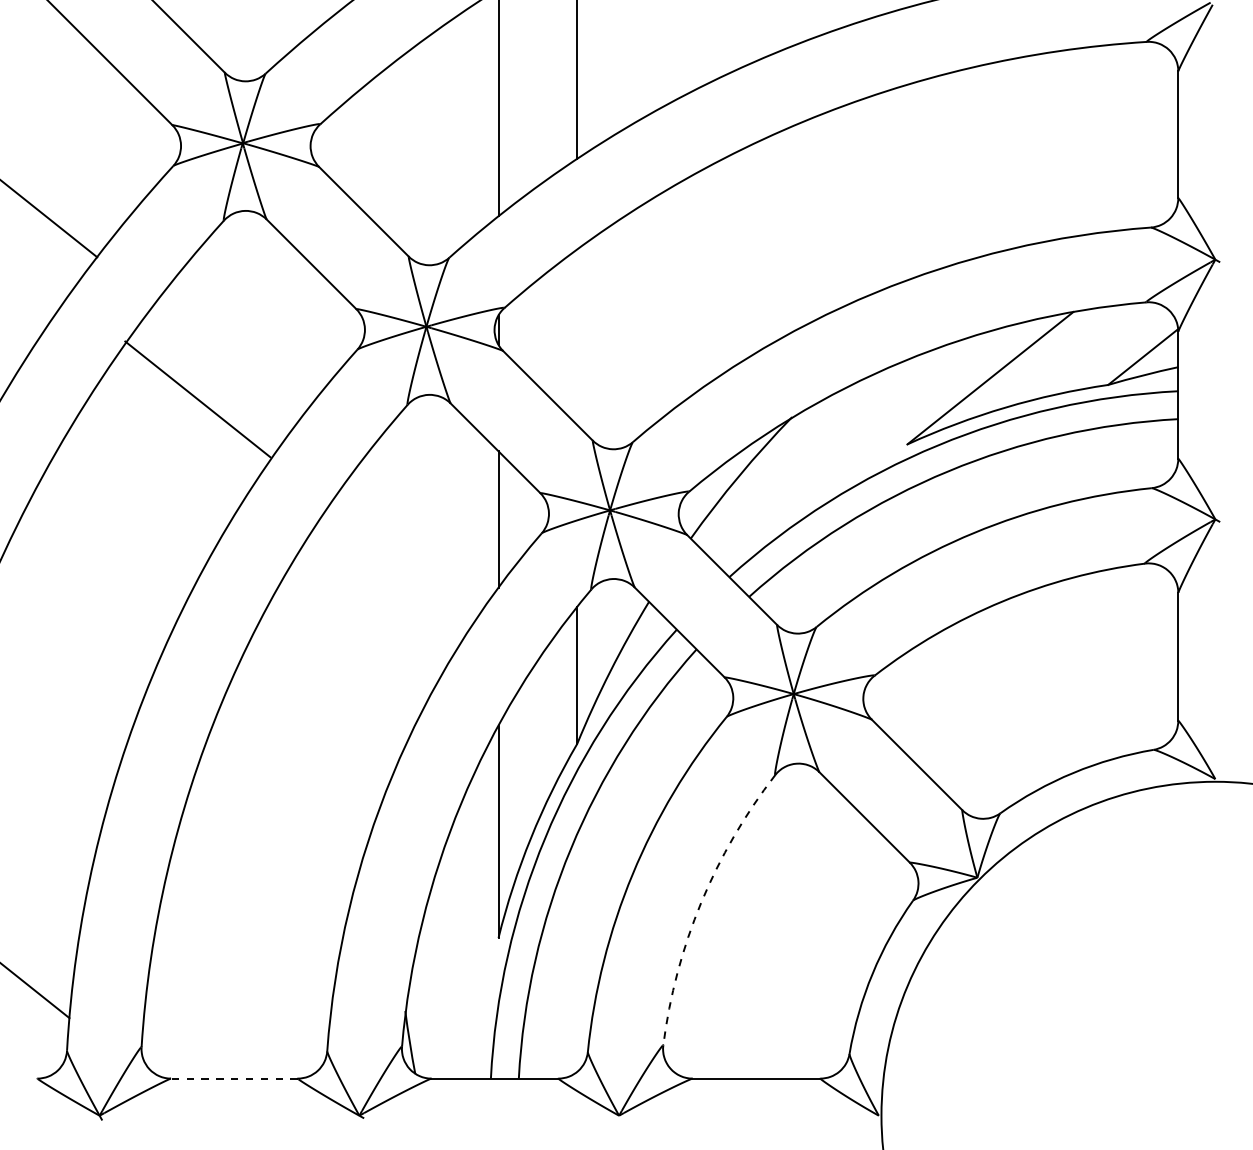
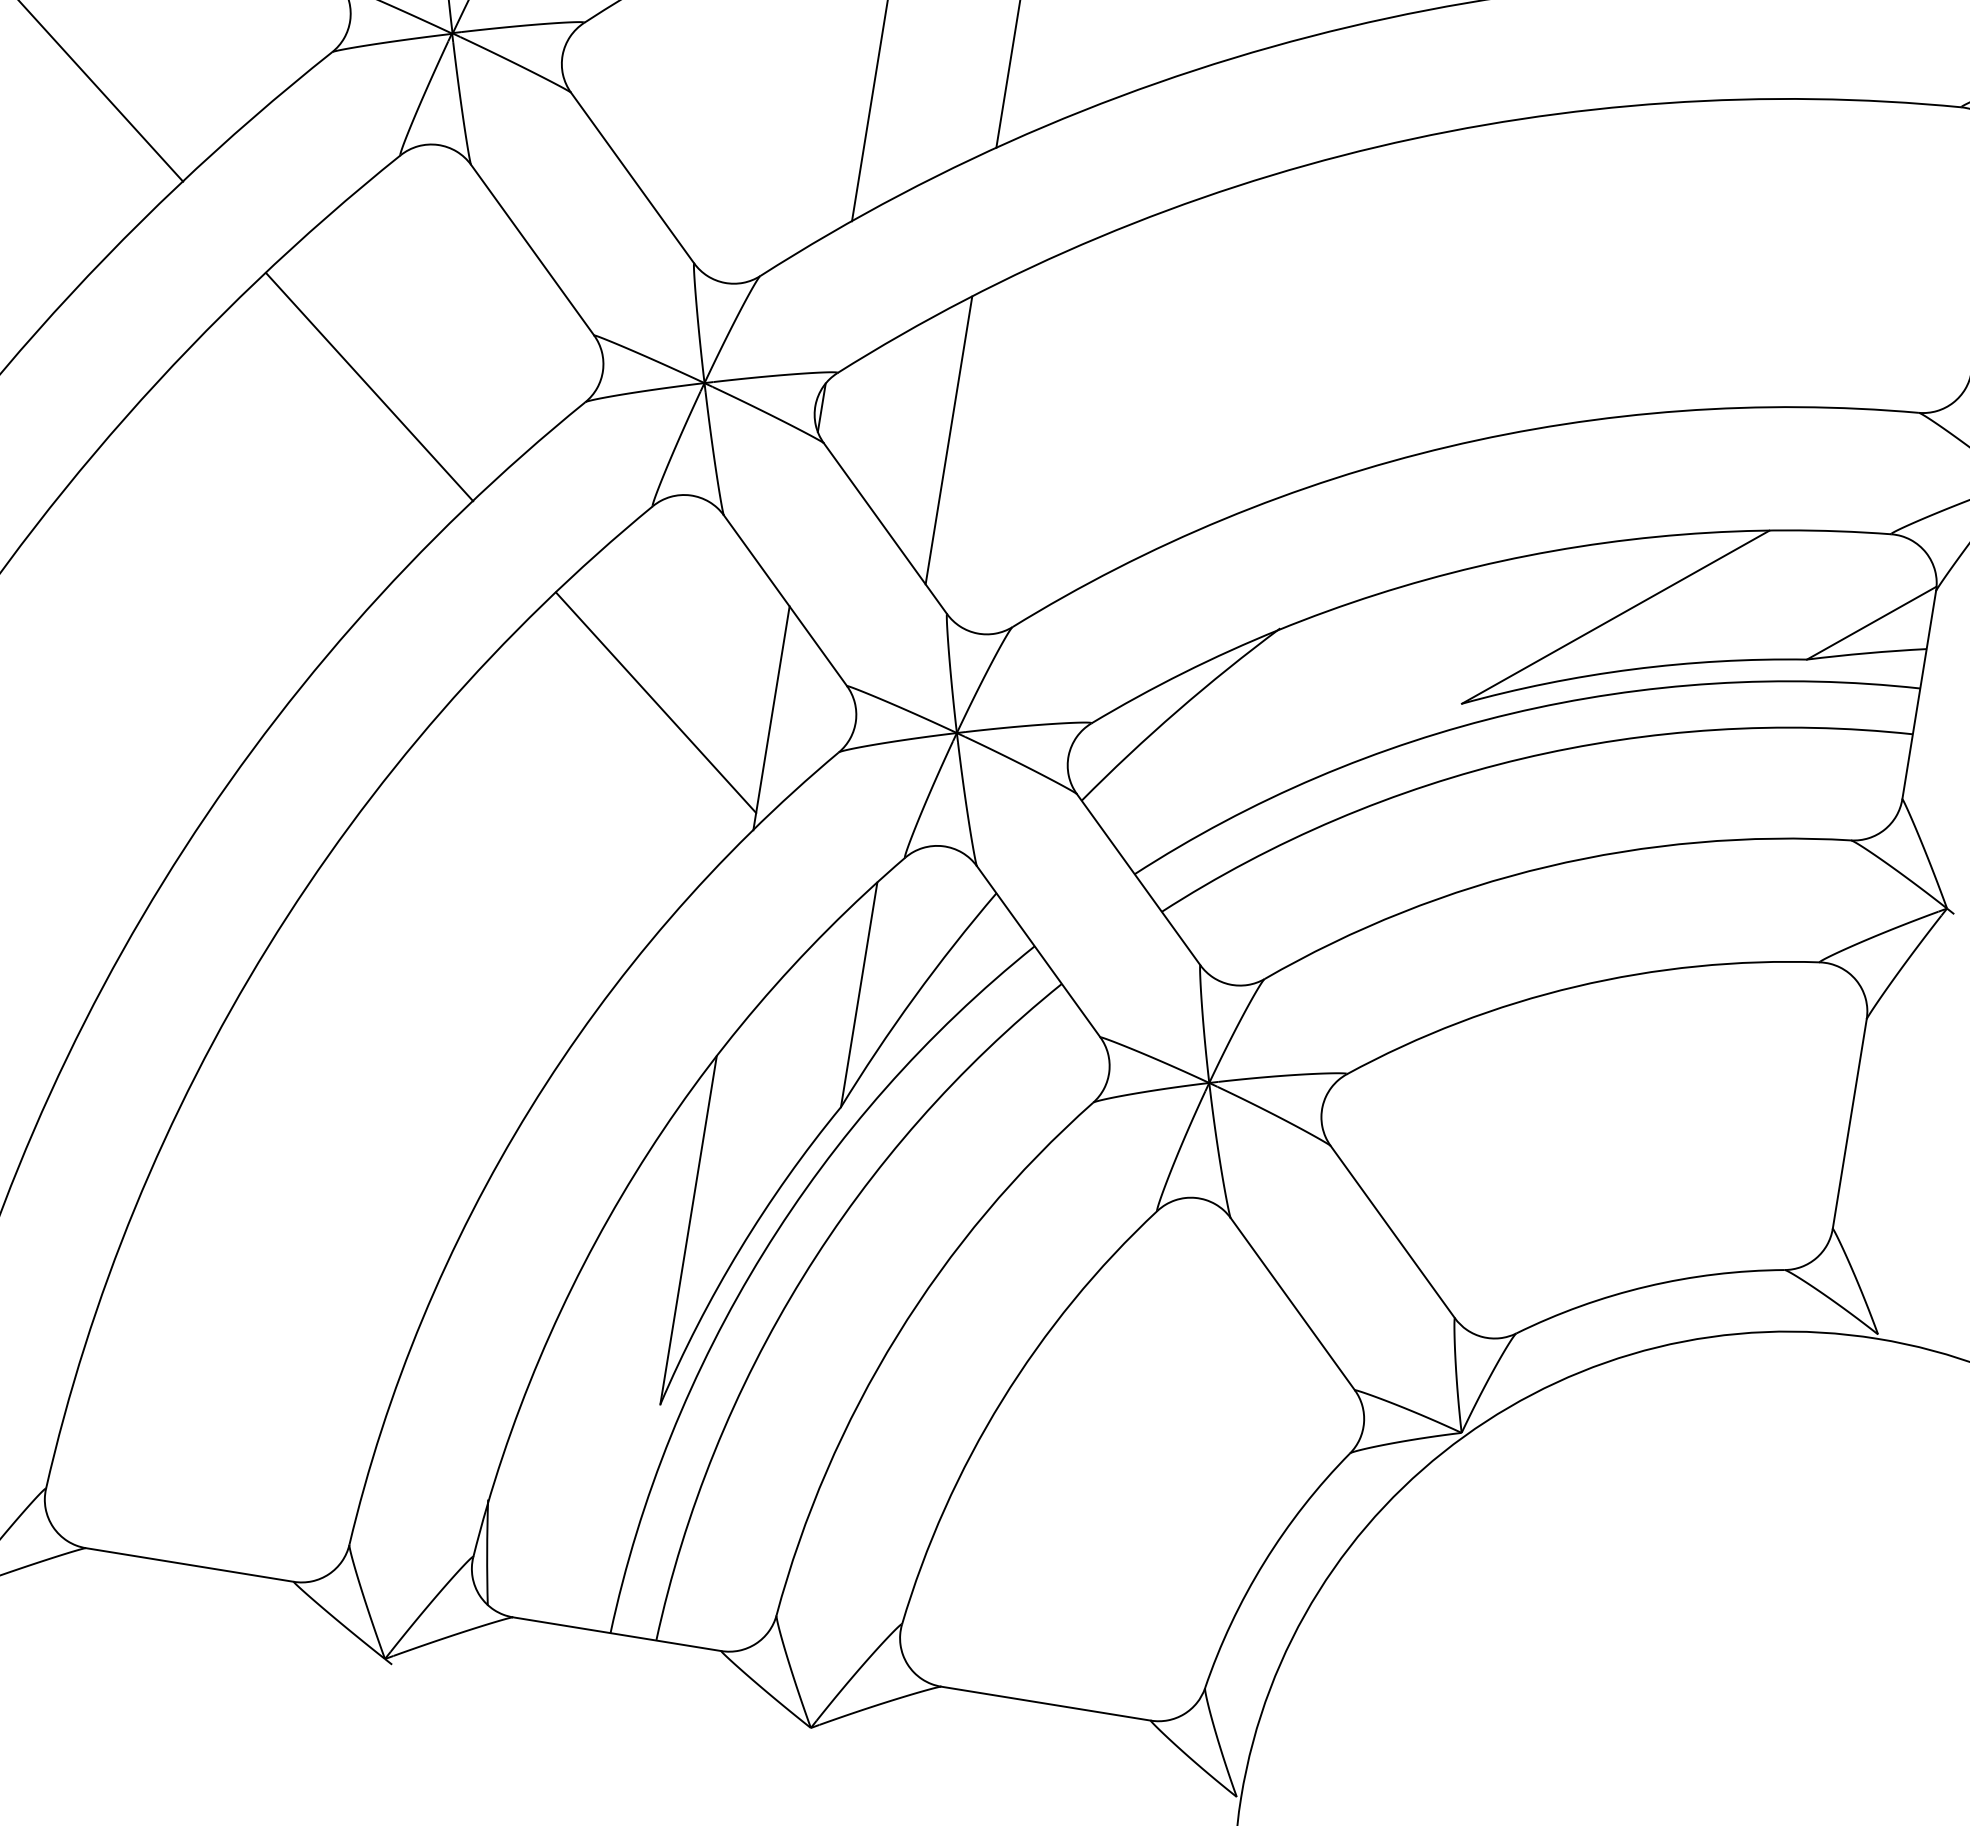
line: (577, 337) -> (949, 440), added
line: (197, 399) -> (369, 387), moved
line: (428, 521) -> (656, 702), added
arc: (701, 902) -> (1002, 1400), dashed -> solid
line: (233, 1078) -> (188, 1564), dashed -> solid

